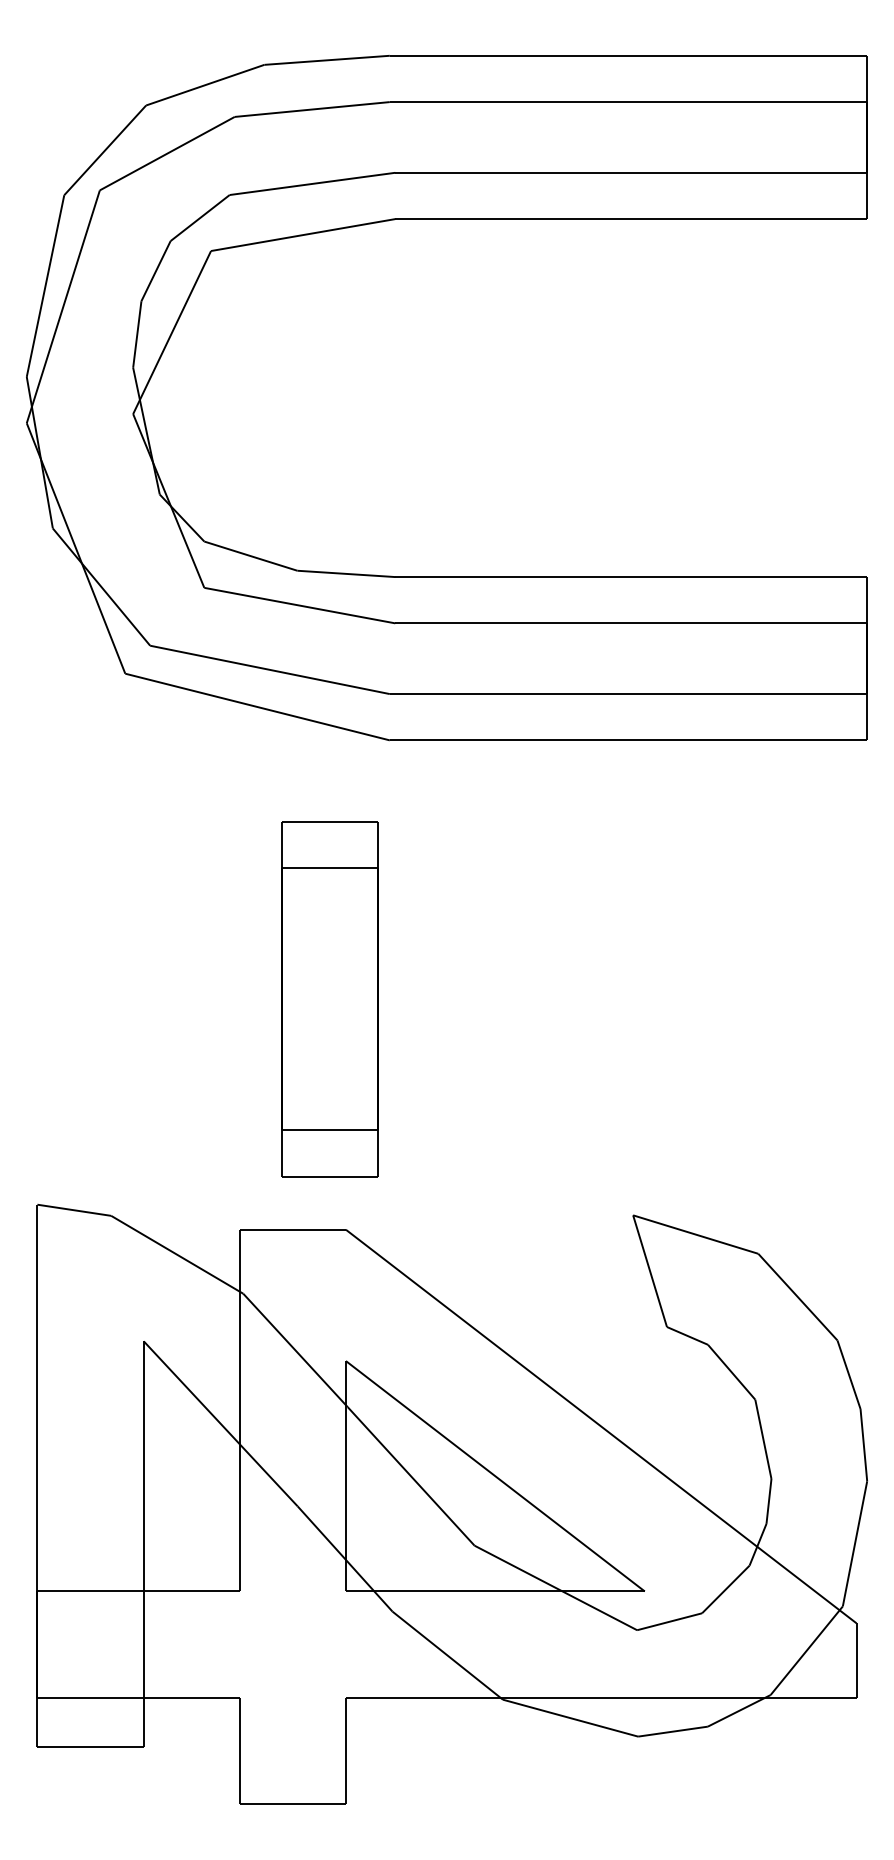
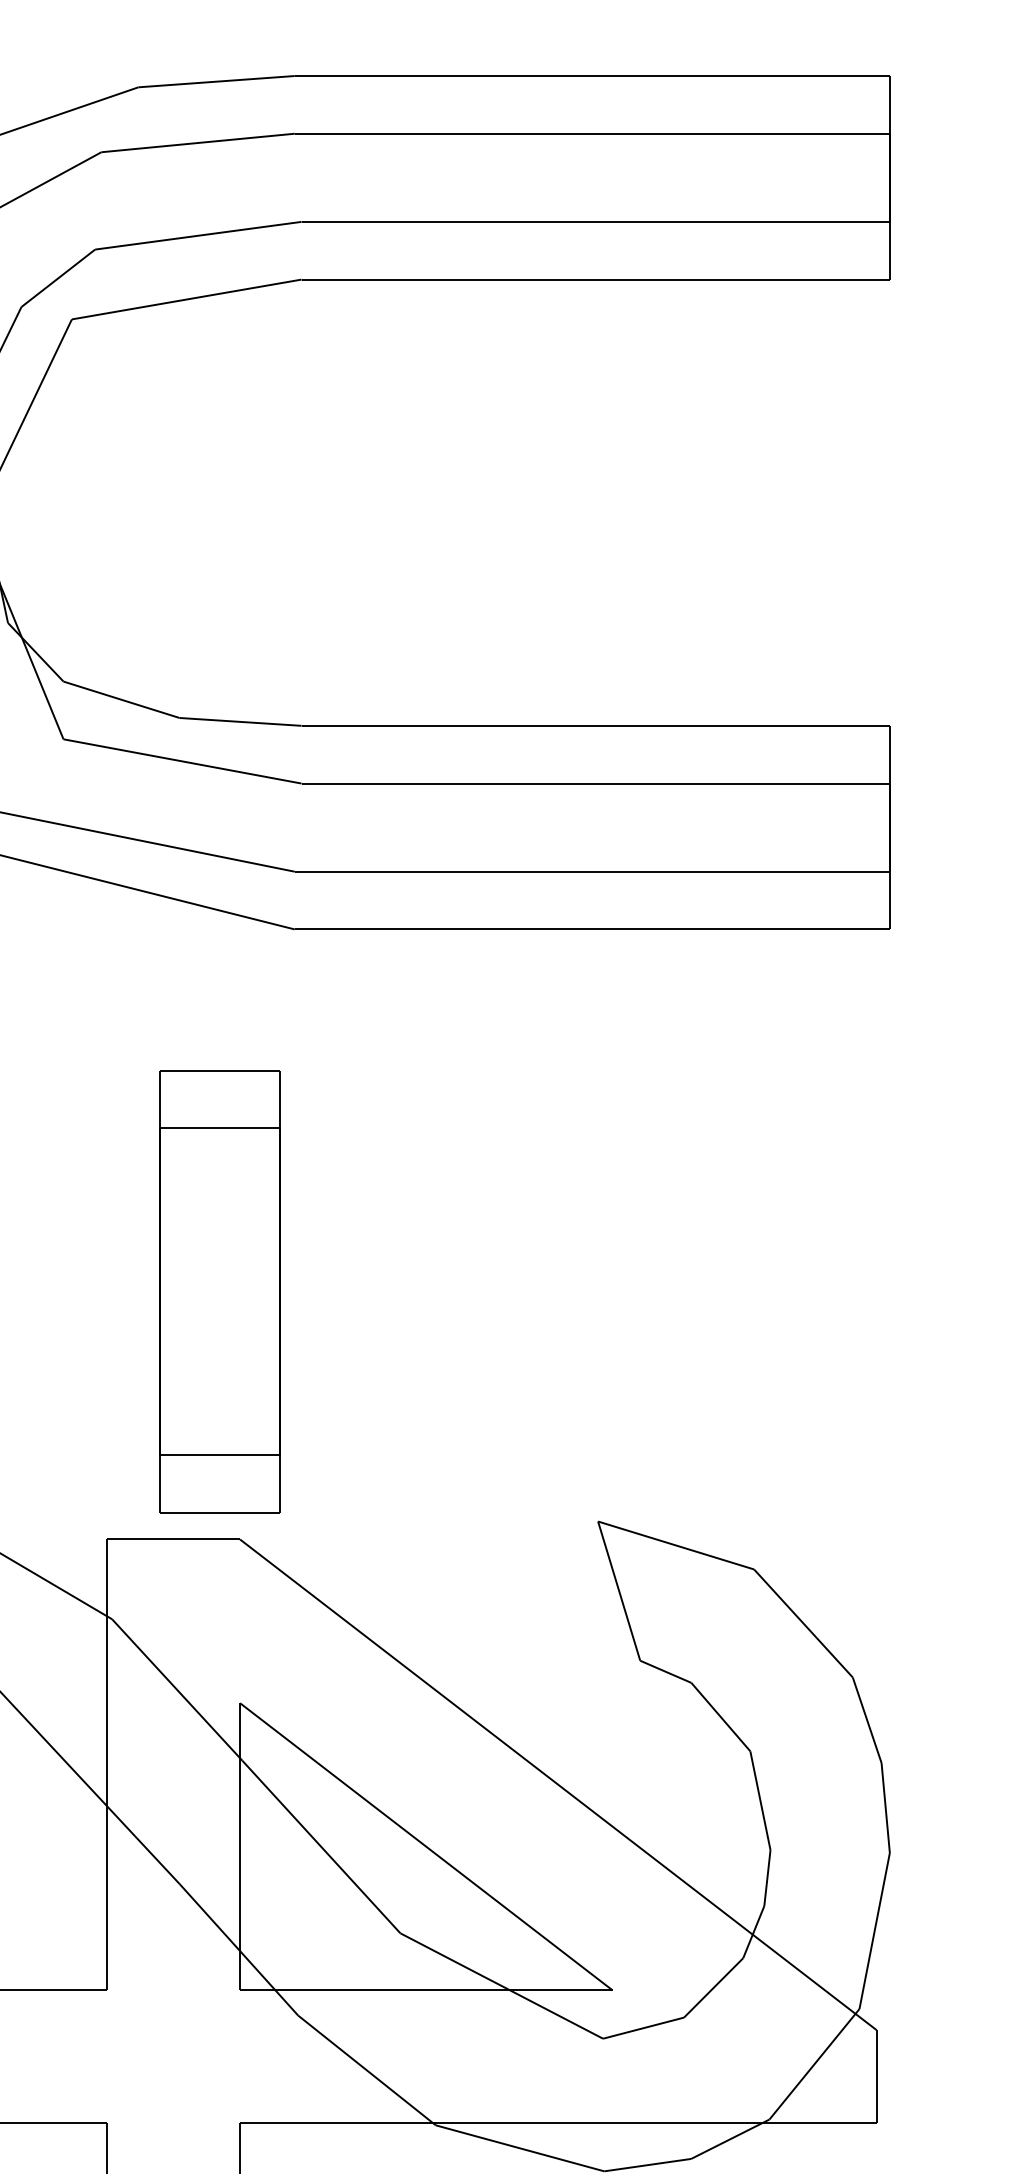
part: (329, 999) -> (219, 1292), moved

